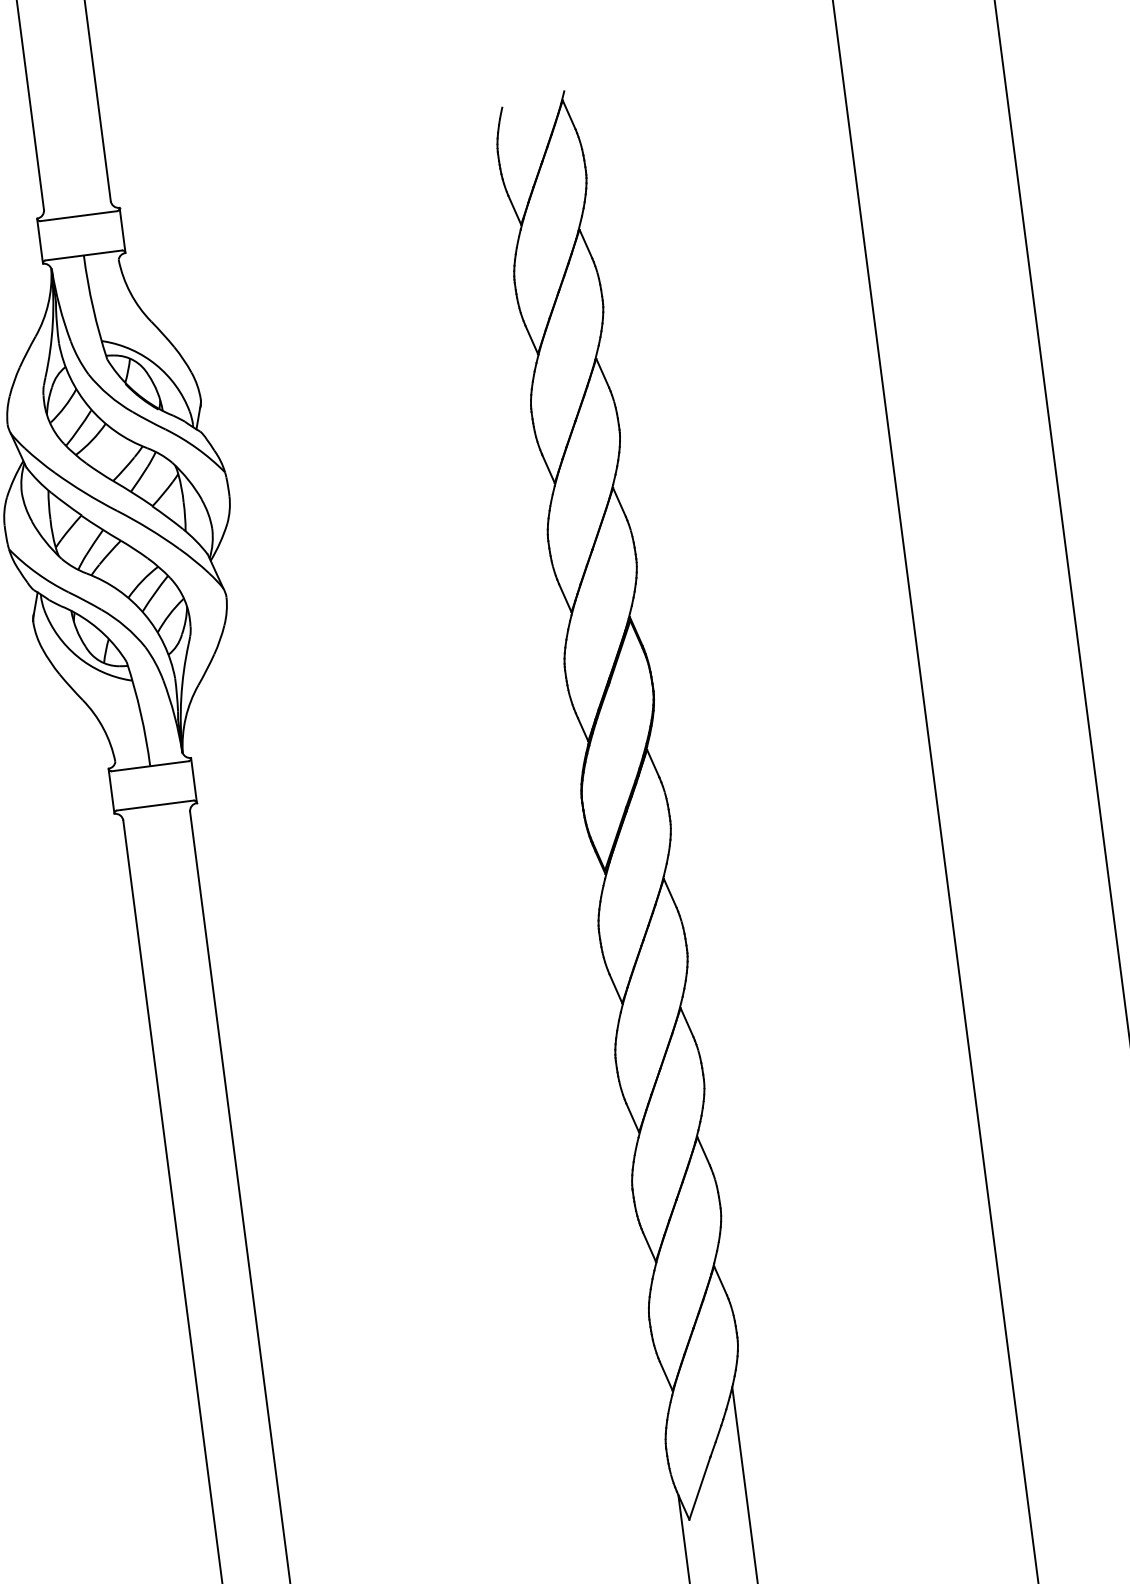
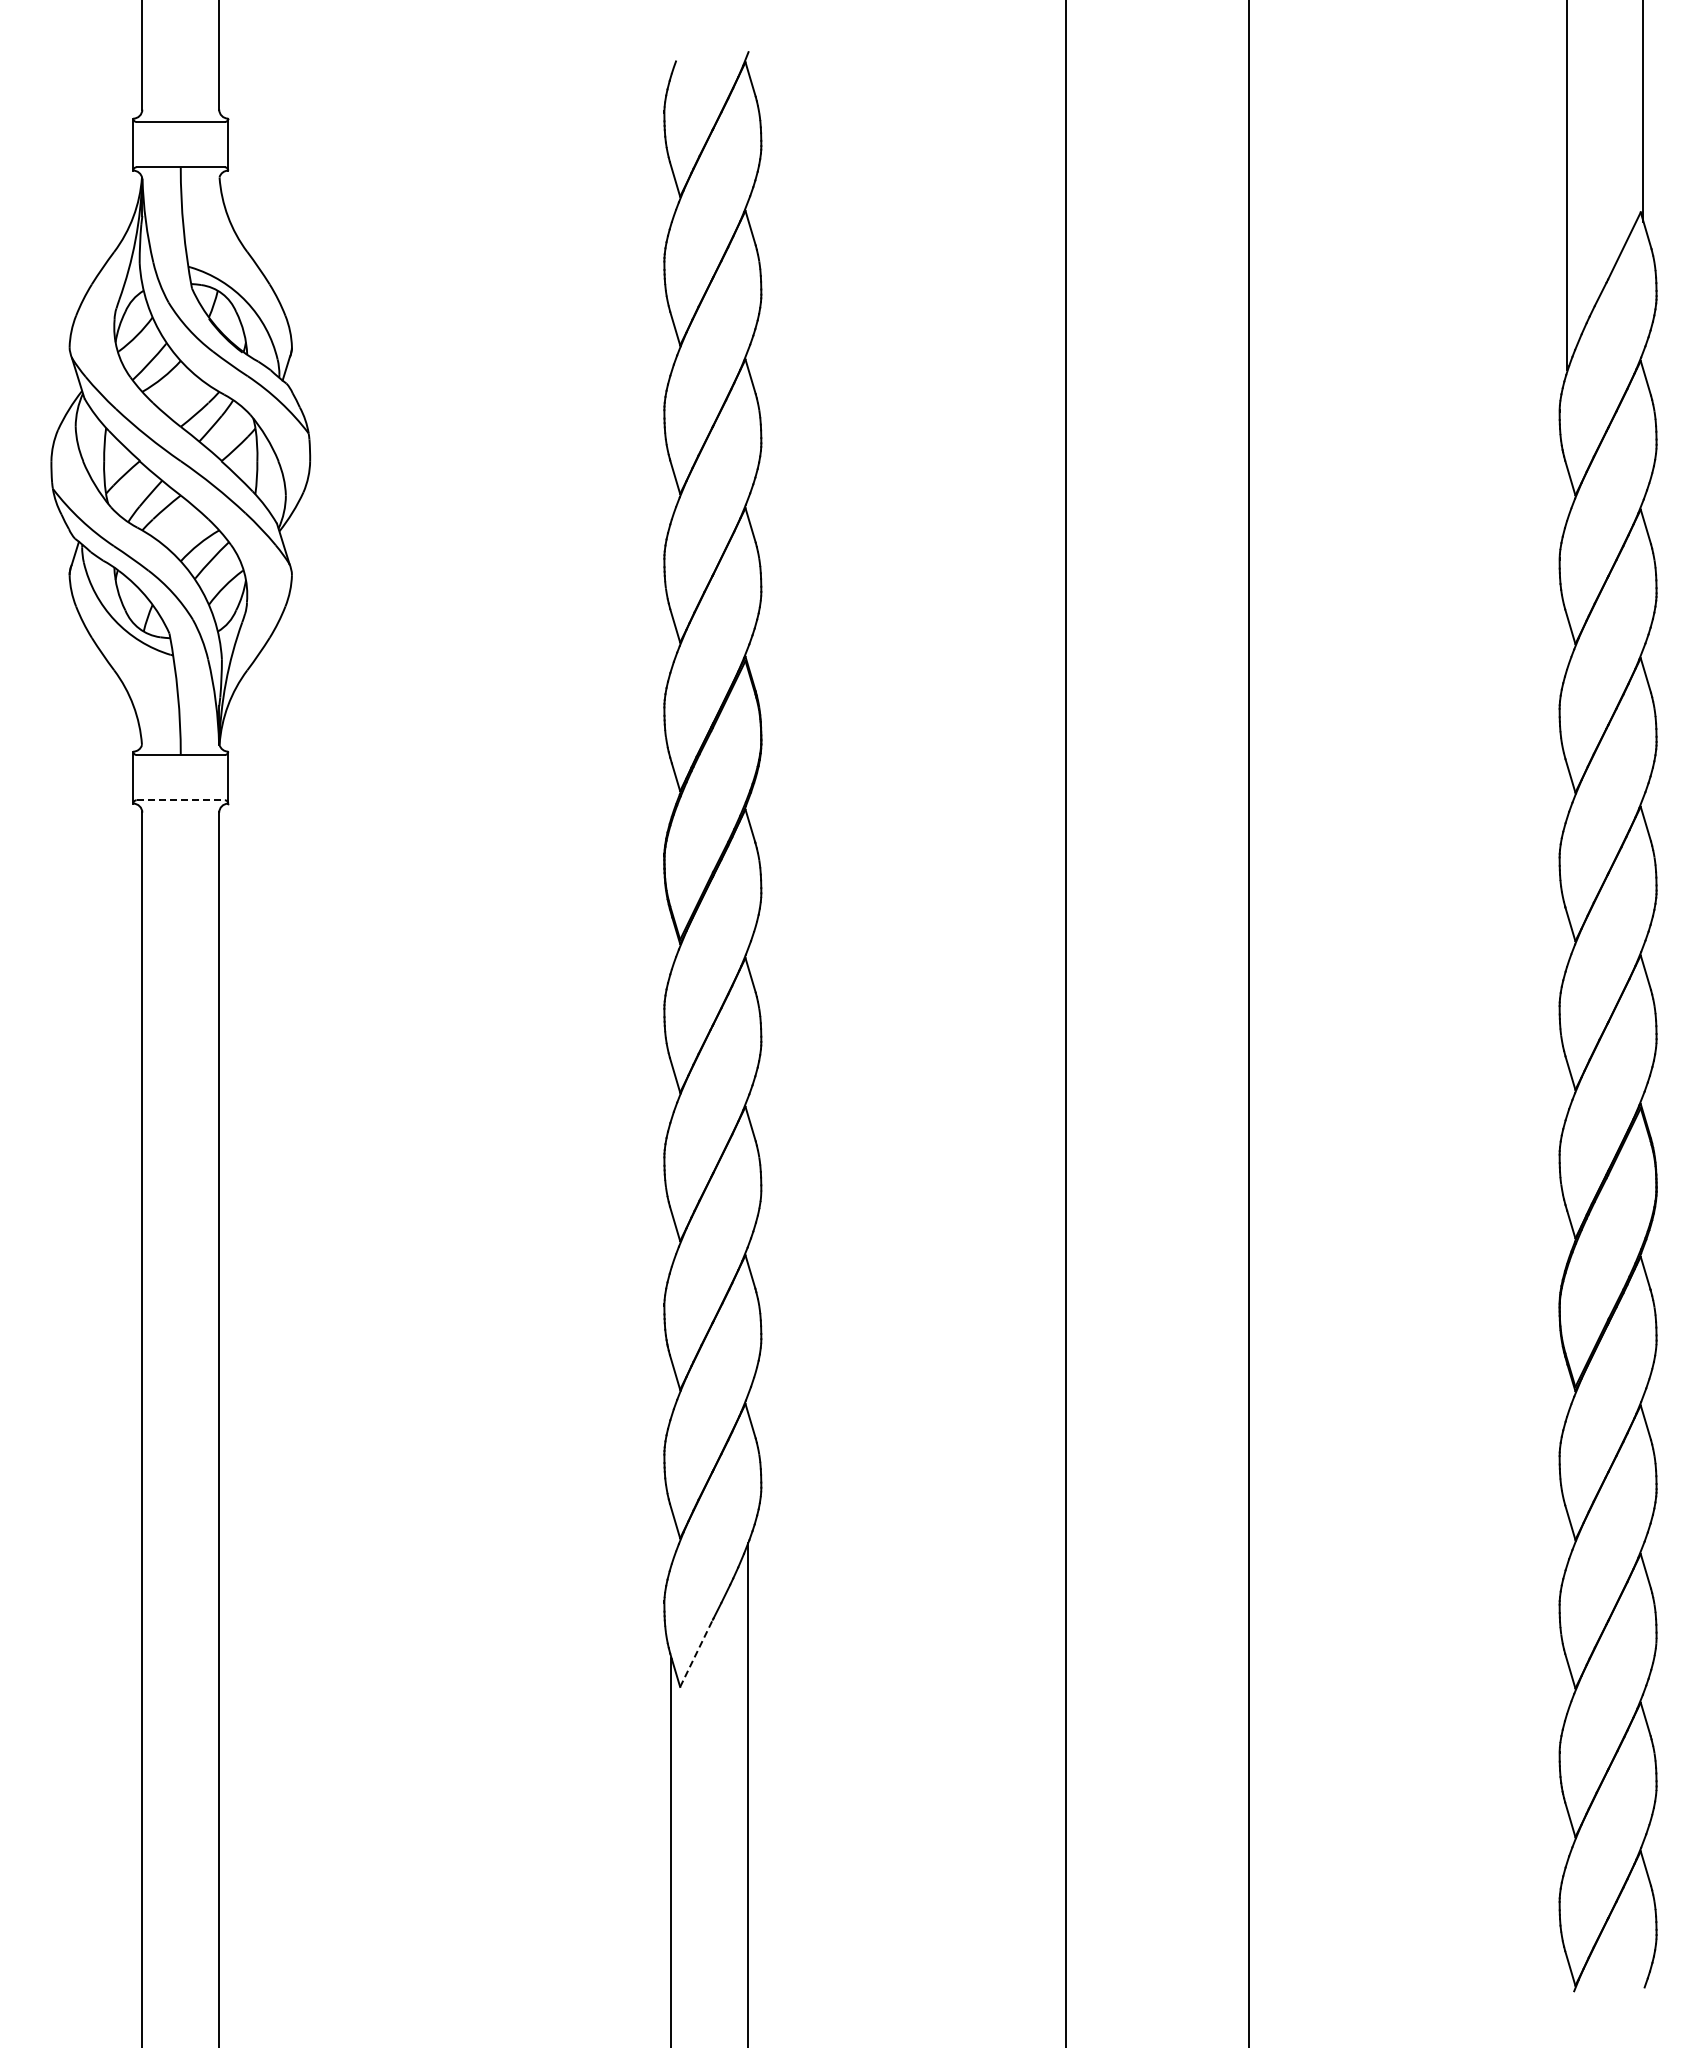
line: (155, 805) -> (181, 800), solid -> dashed
line: (699, 1487) -> (696, 1652), solid -> dashed

